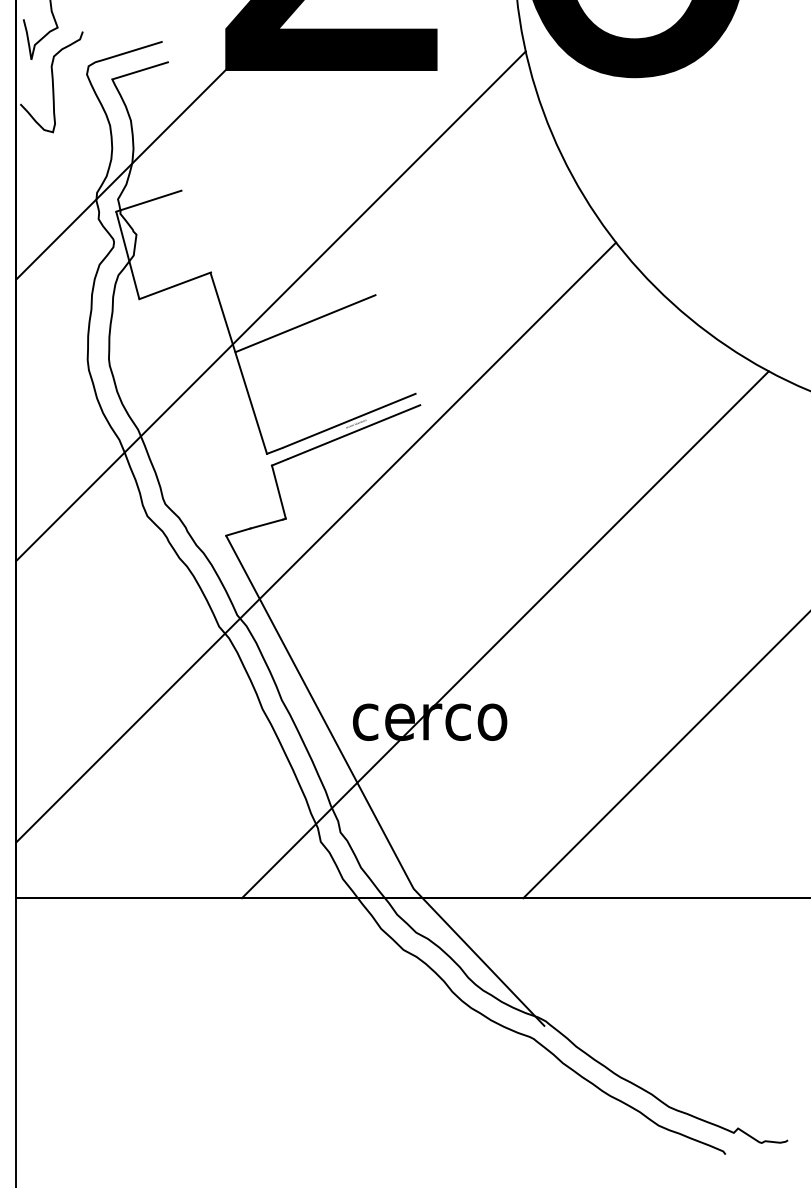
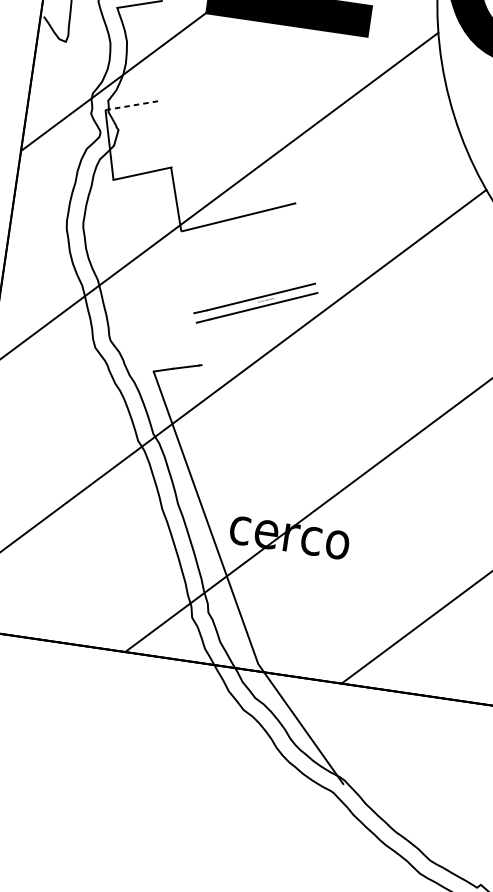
line: (149, 201) -> (132, 105), solid -> dashed
line: (251, 402) -> (188, 271), removed
line: (278, 491) -> (198, 343), removed

